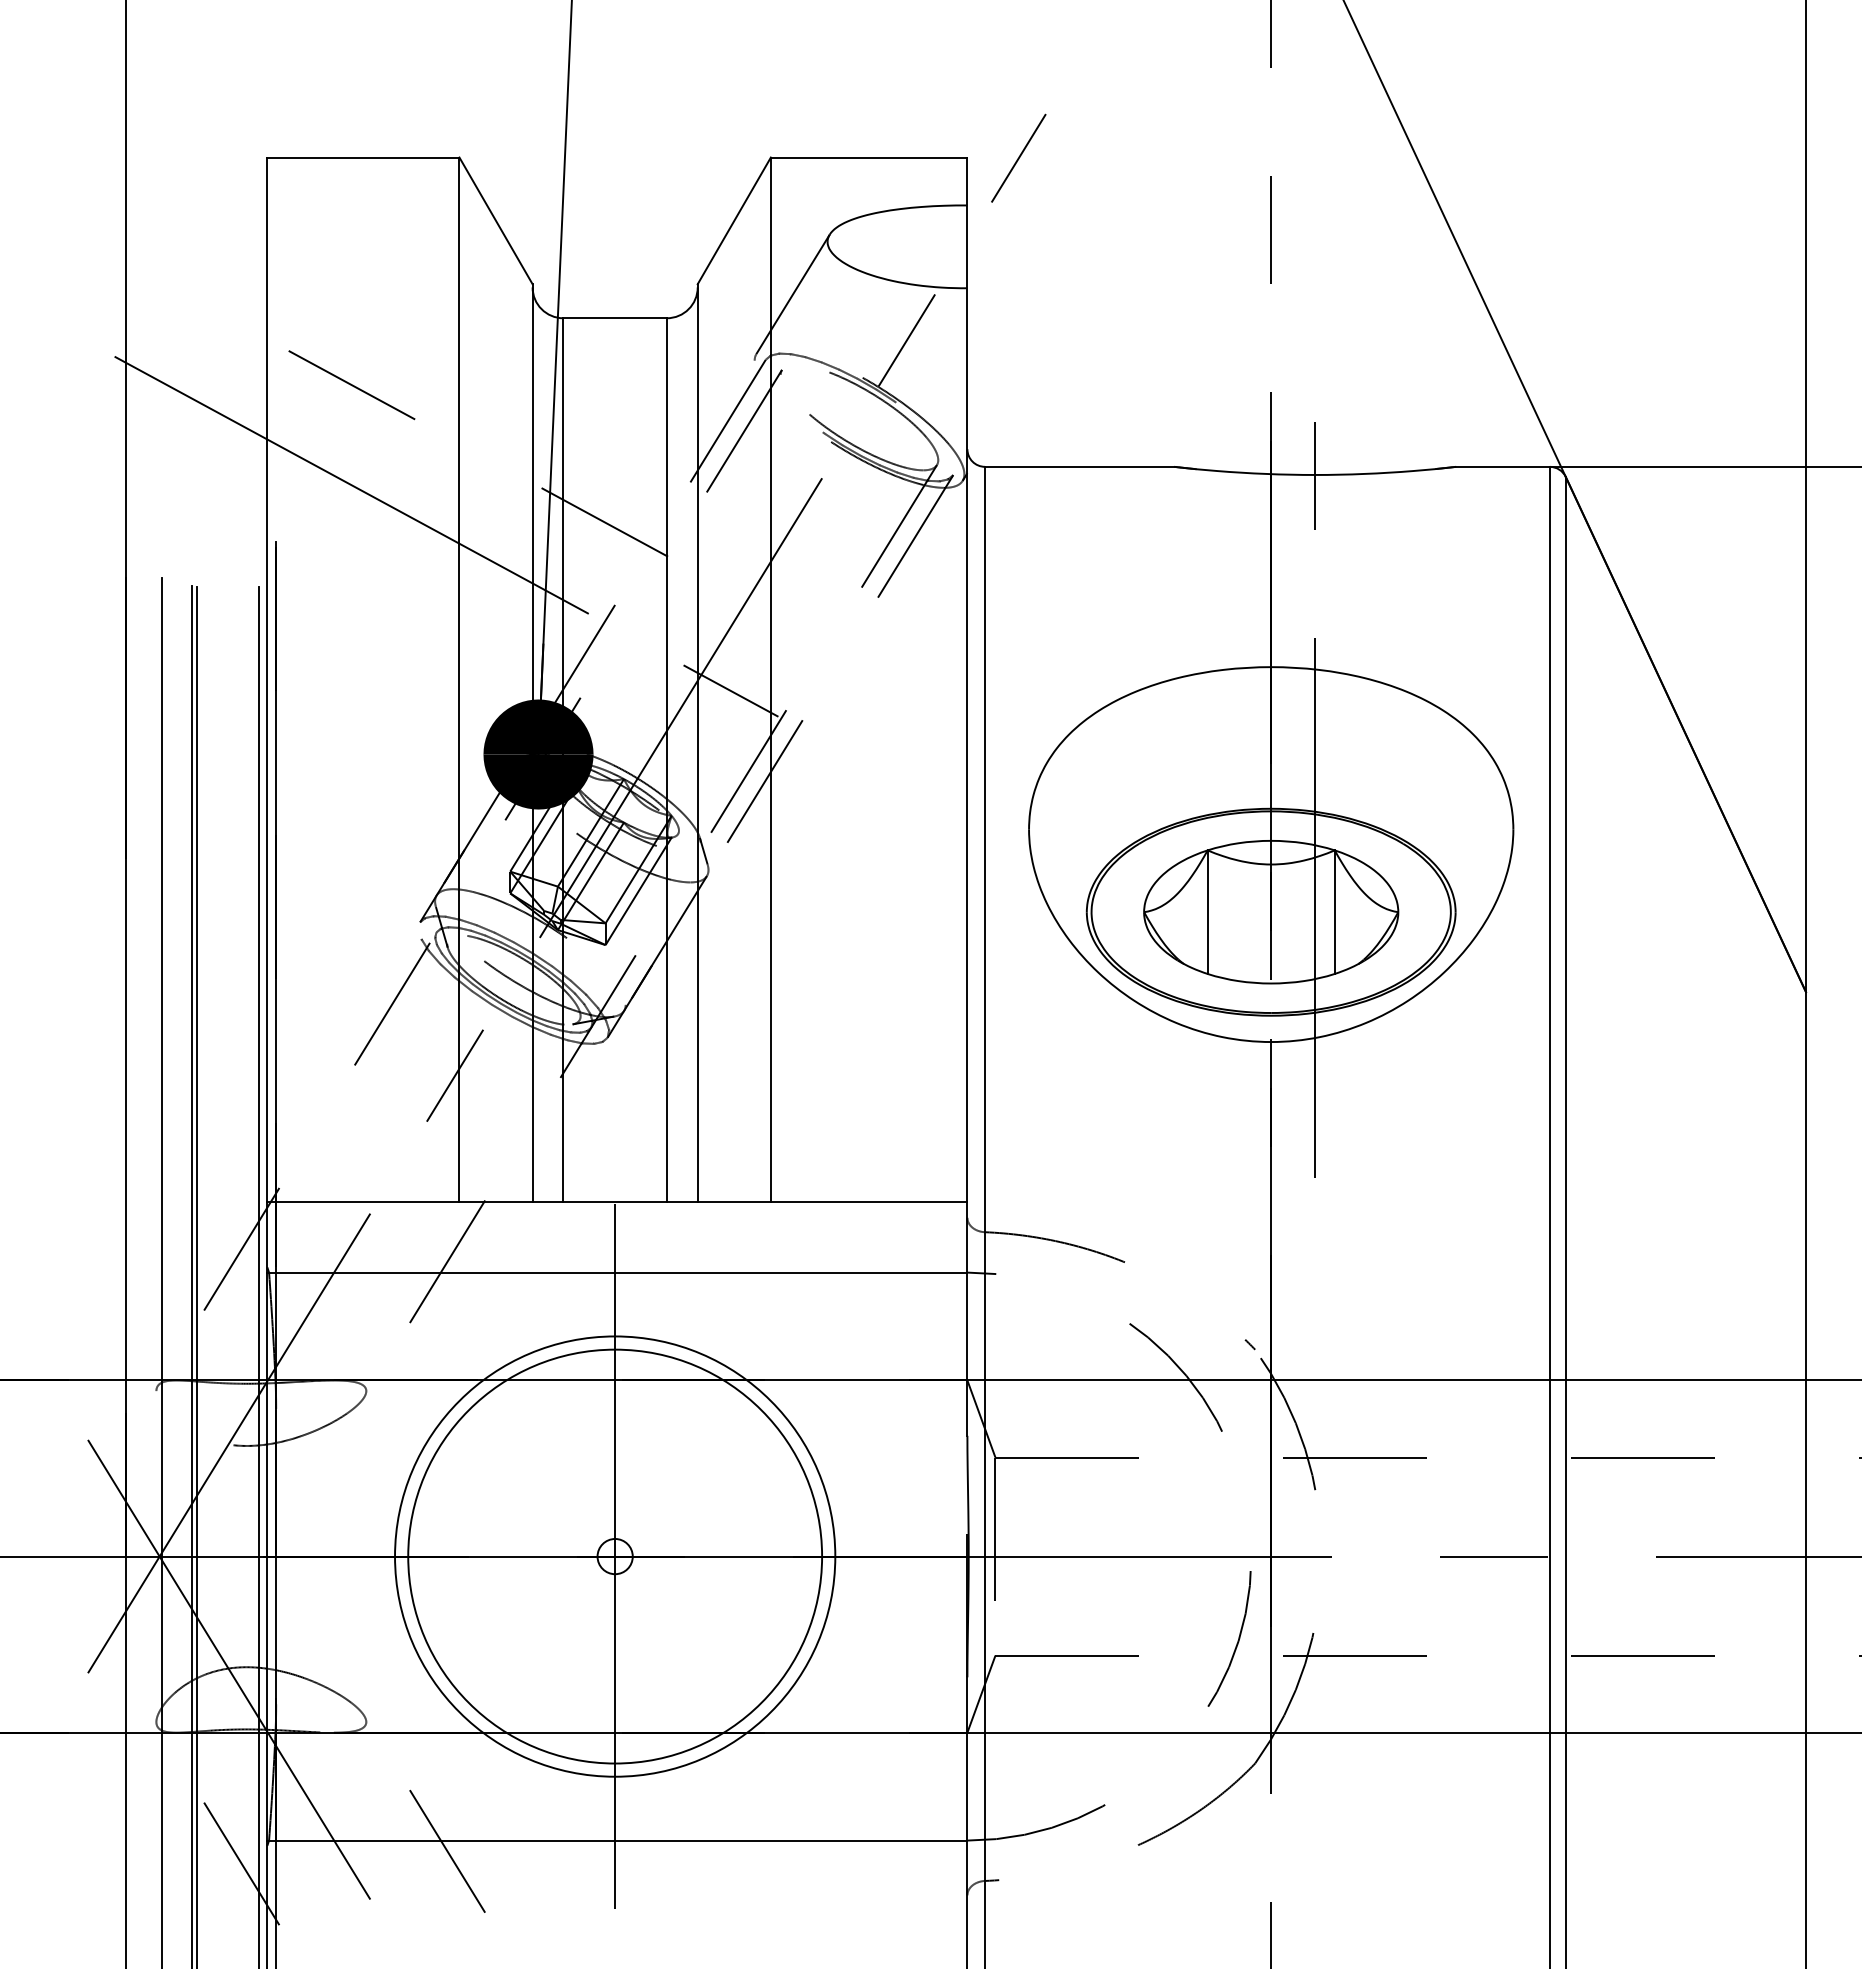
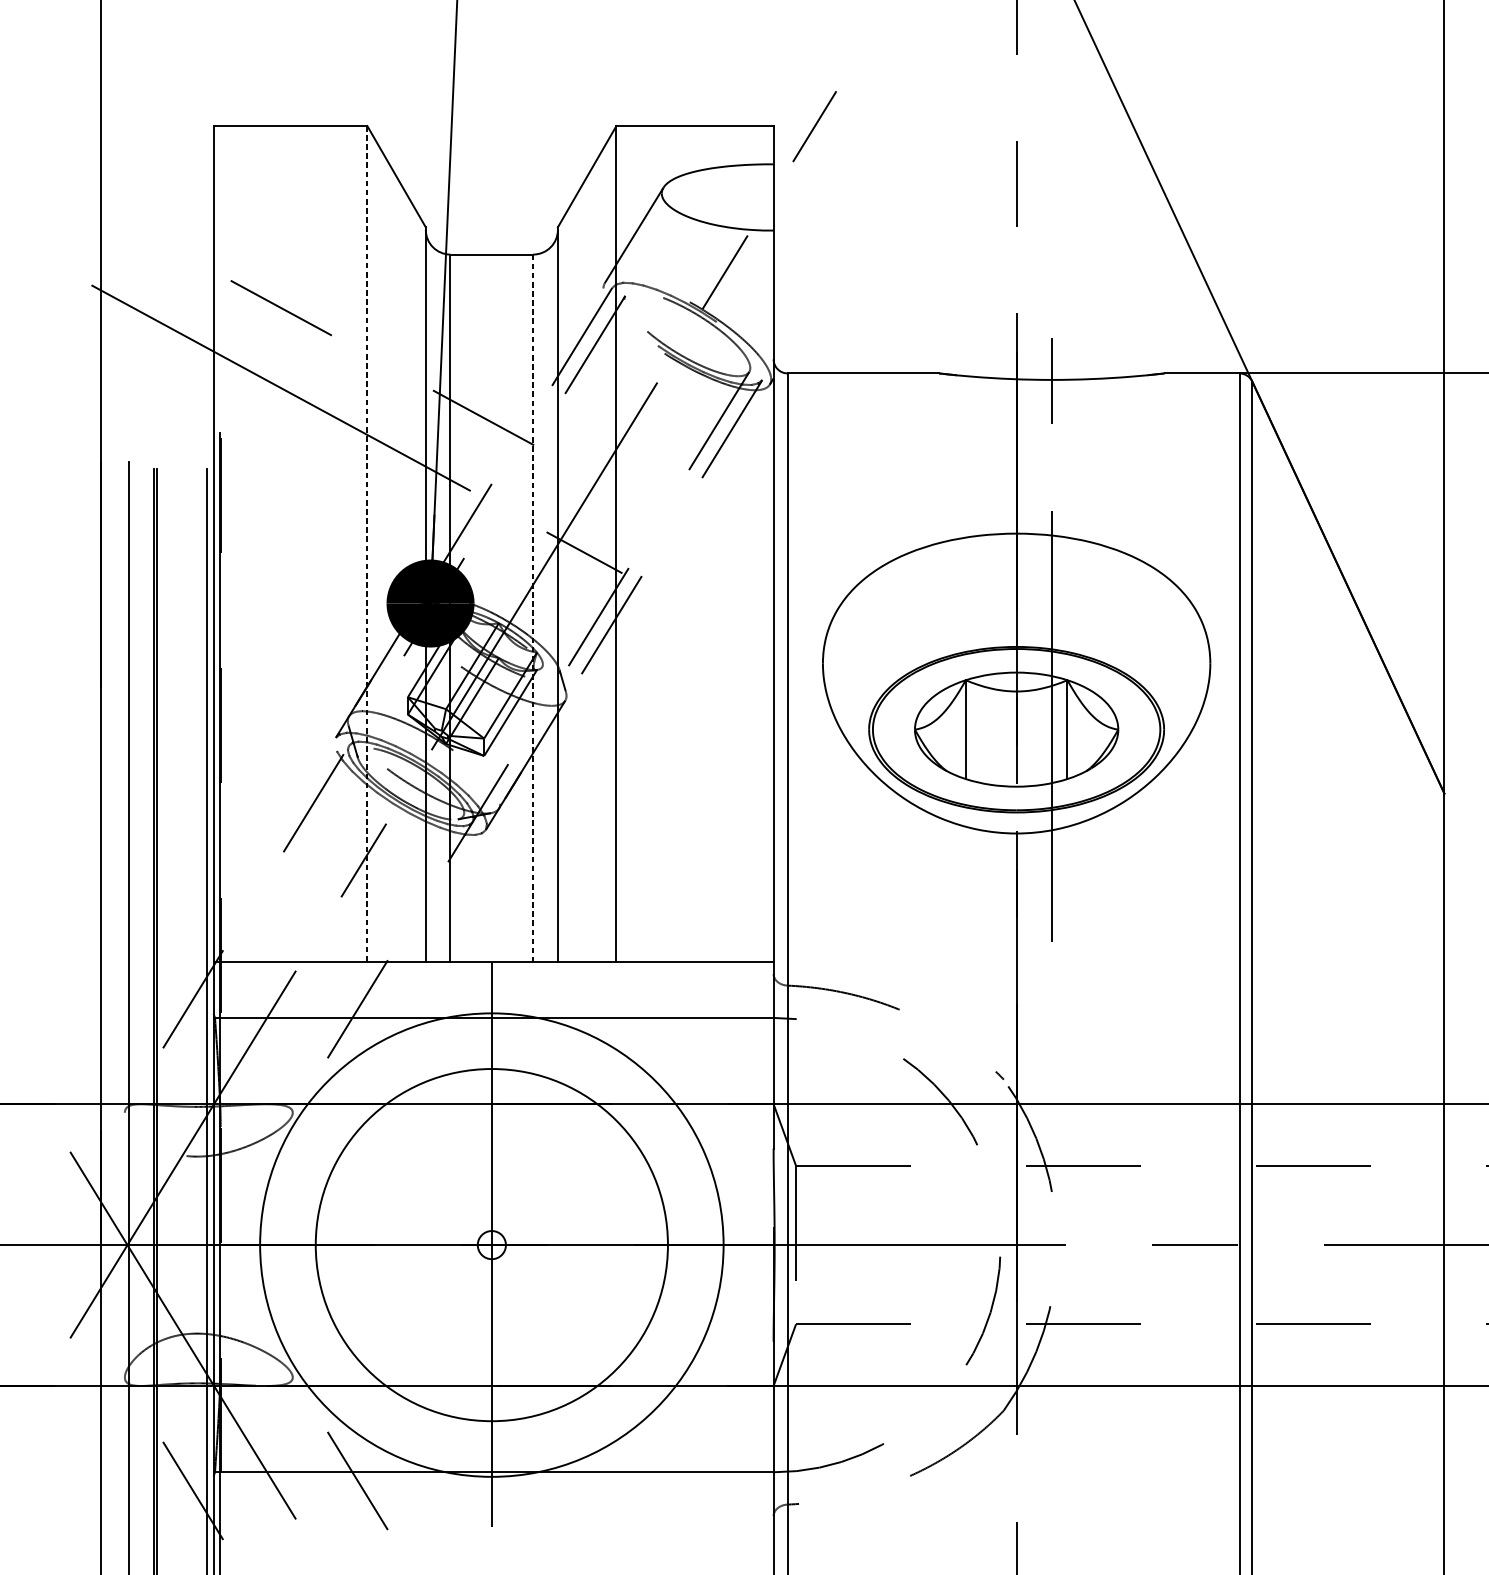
line: (459, 679) -> (367, 543), solid -> dashed
line: (666, 760) -> (532, 608), solid -> dashed
circle: (615, 1556) -> (492, 1245), size x1.4

